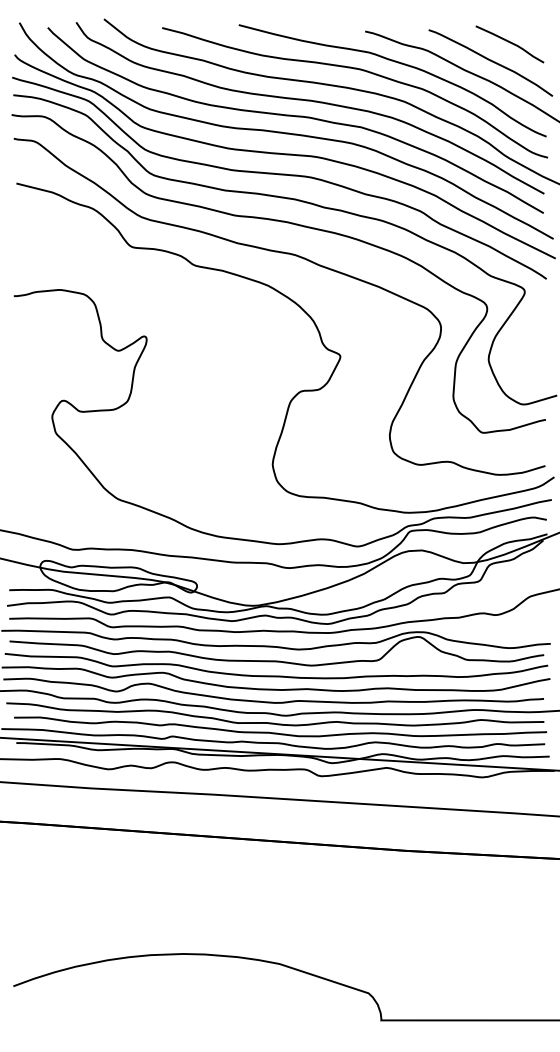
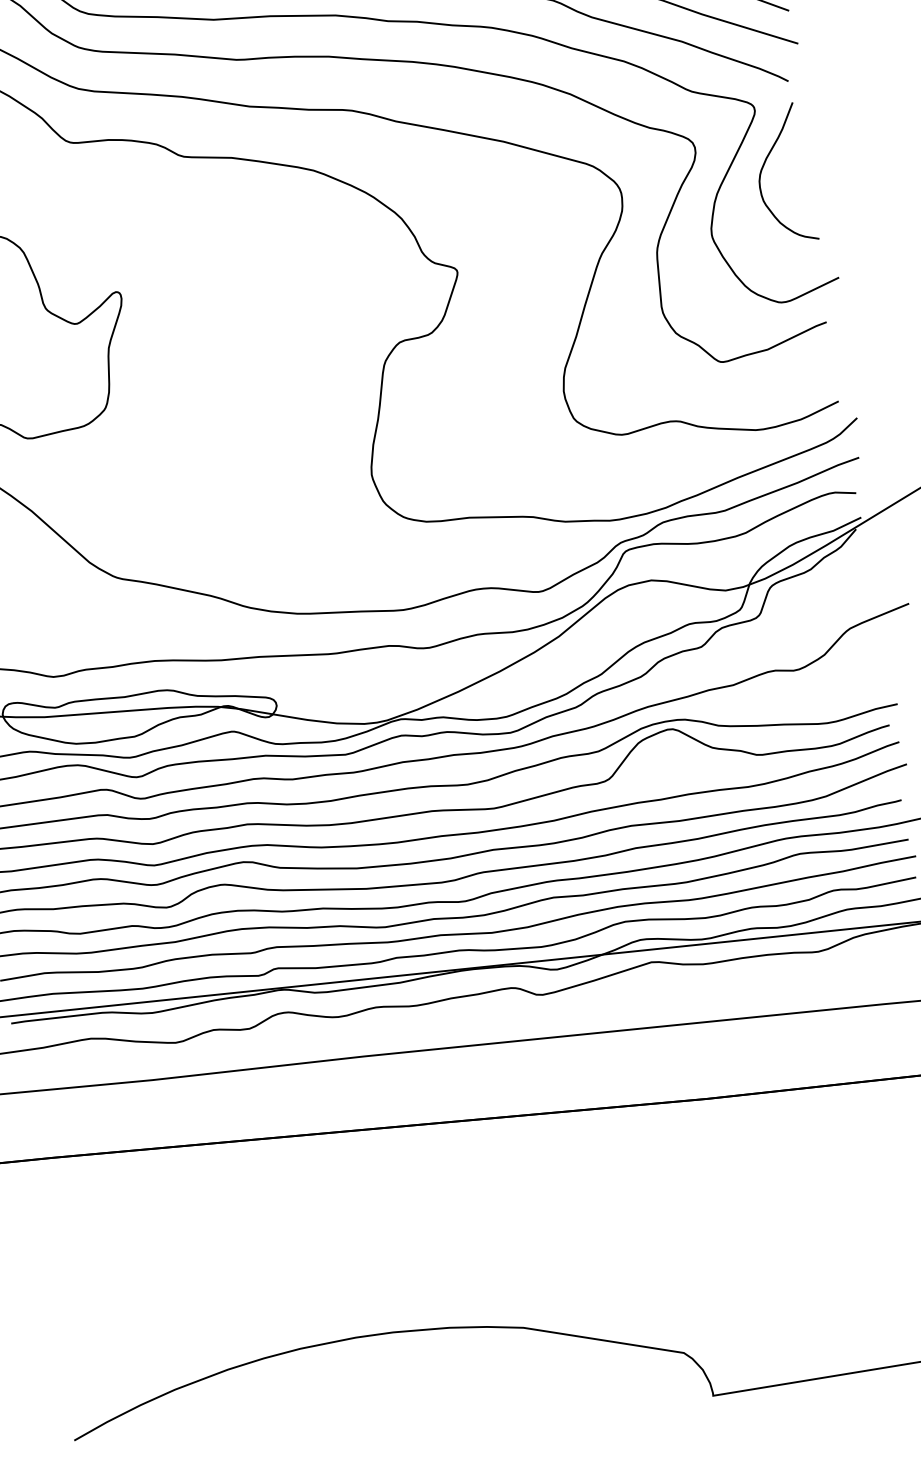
curve: (525, 325) -> (765, 166), added

